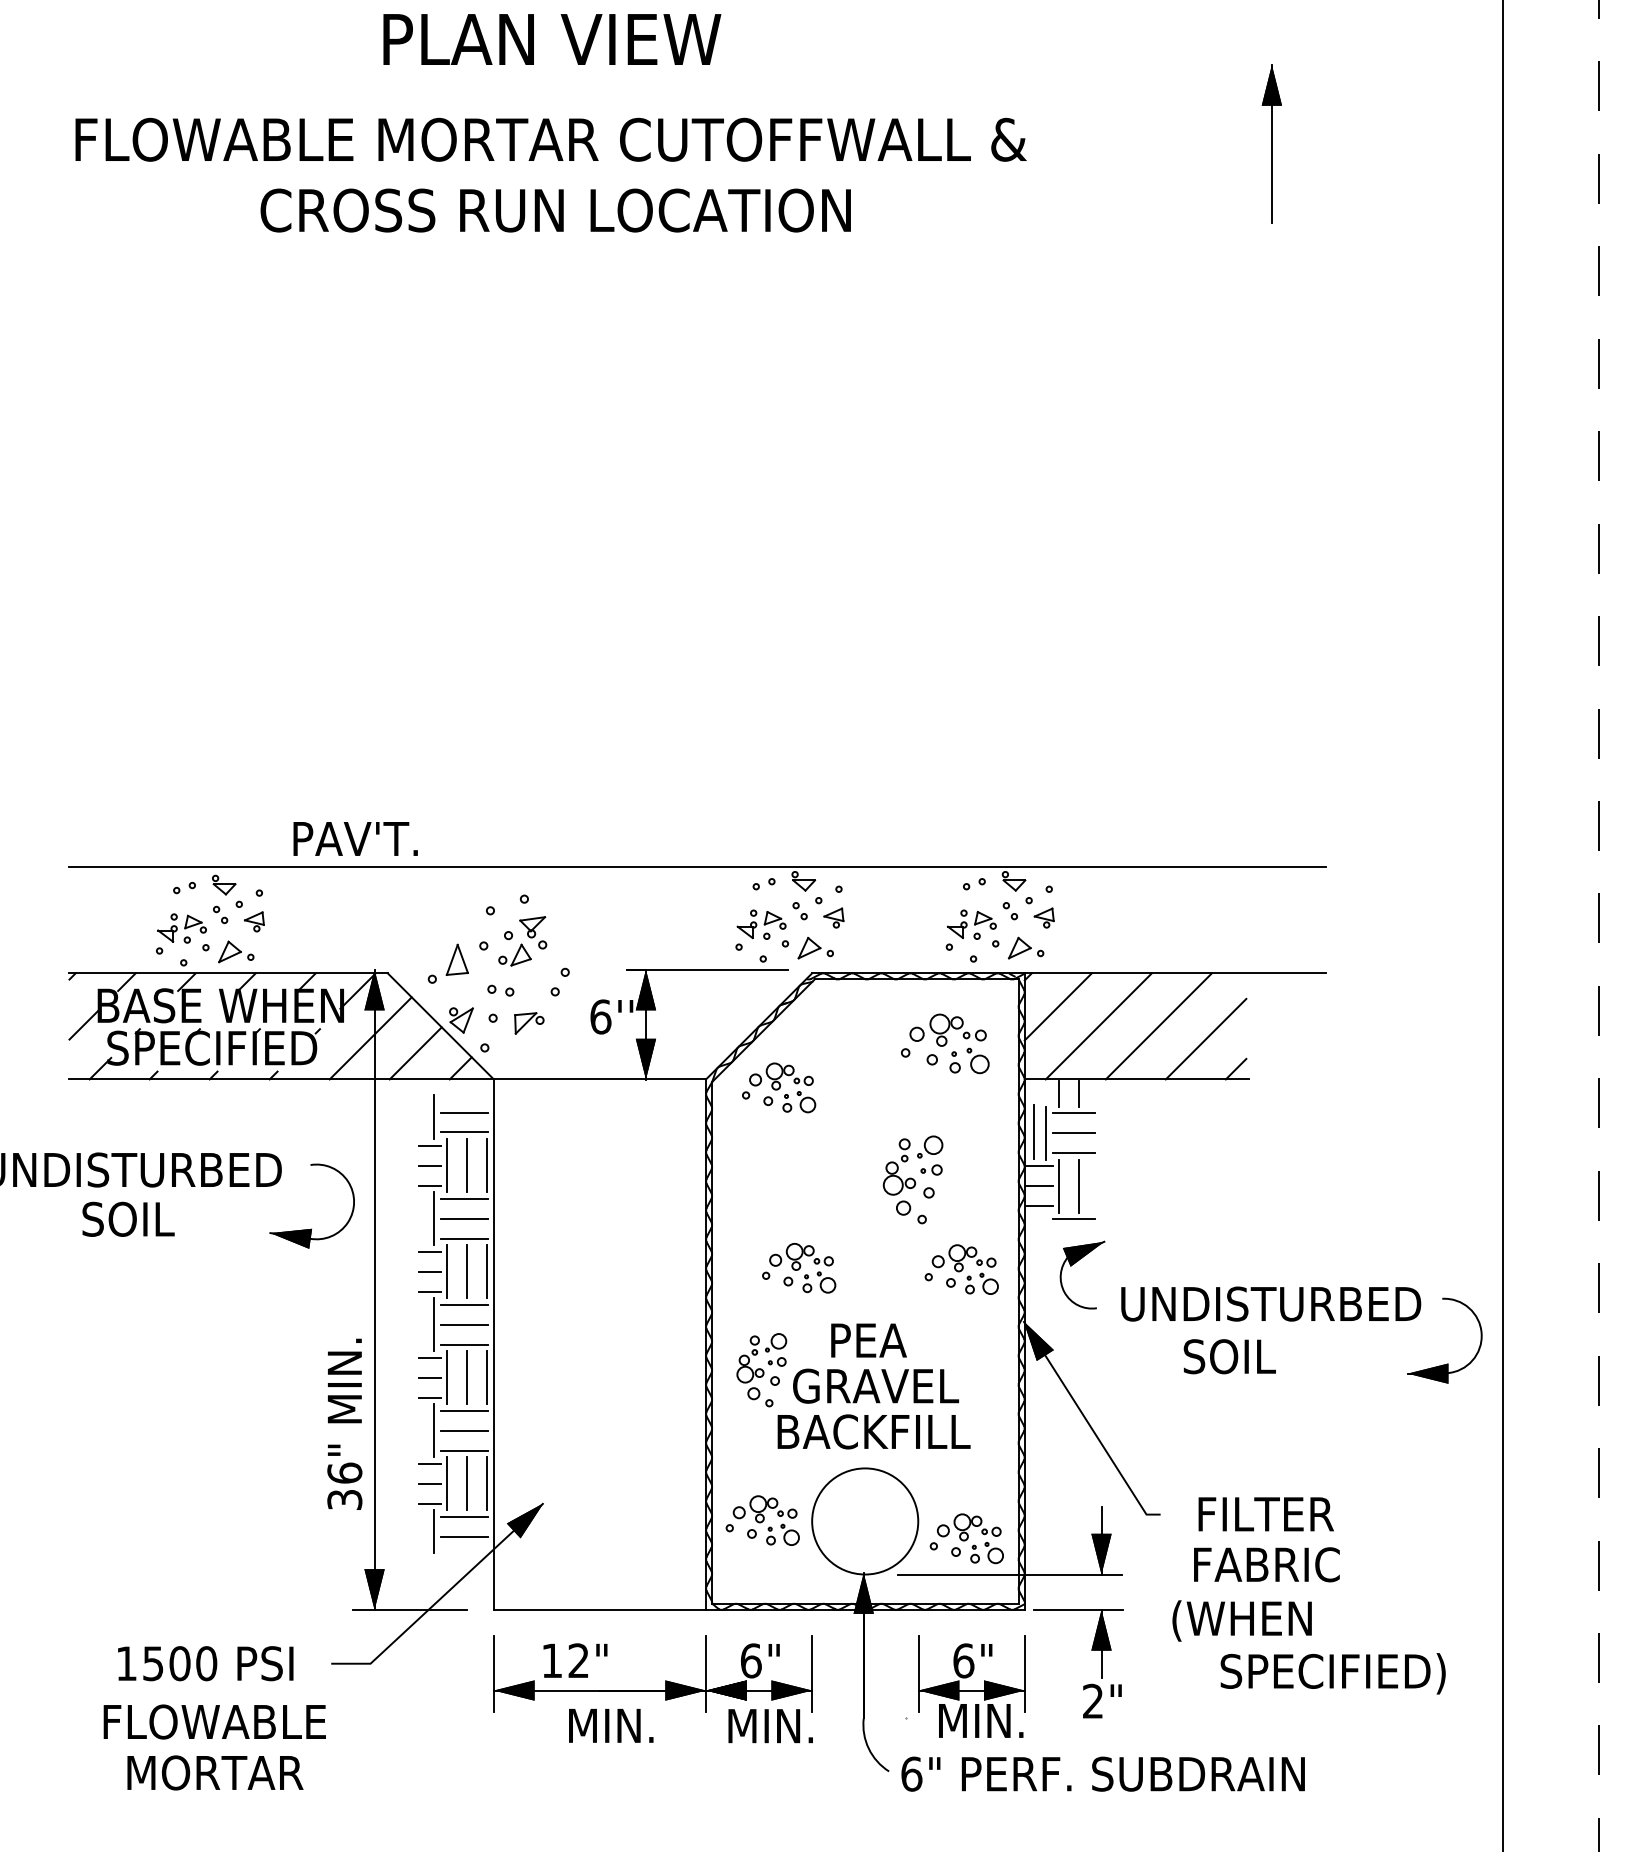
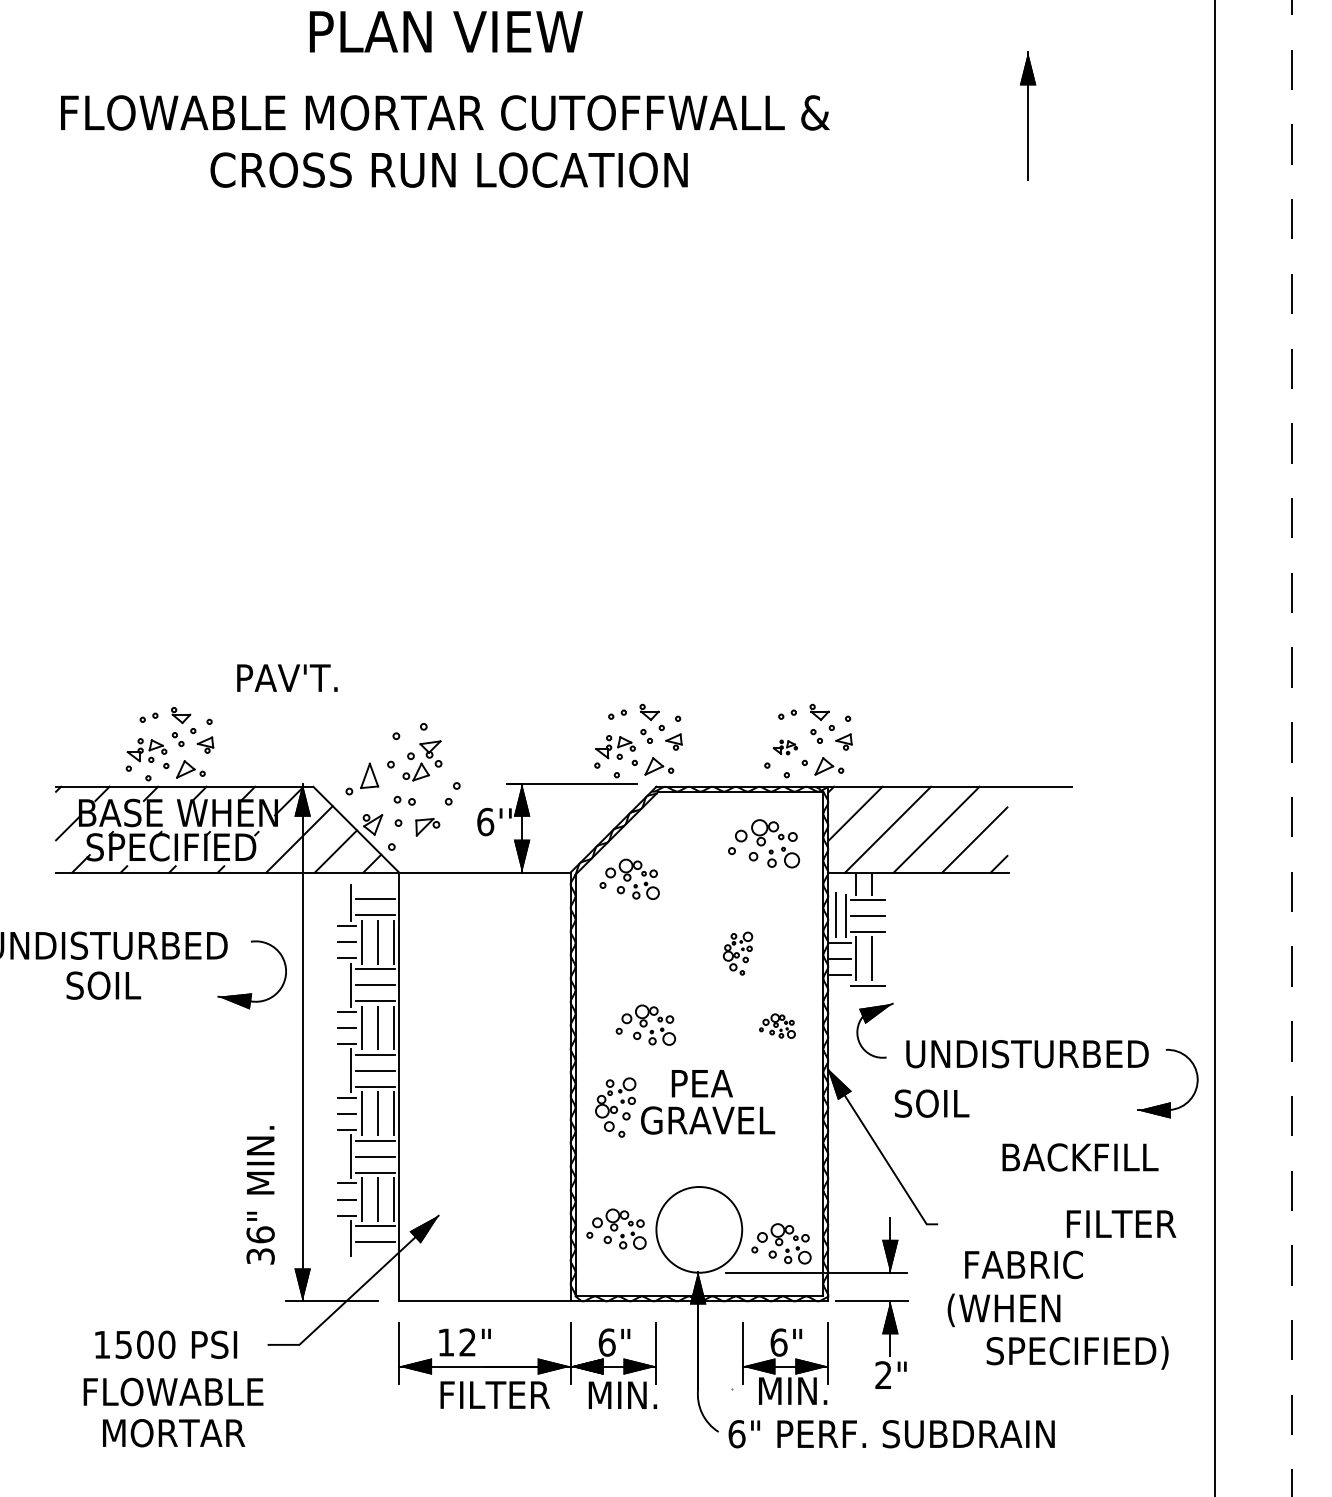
line: (698, 866) -> (564, 700), removed
part: (971, 924) -> (785, 747), size x0.6
part: (912, 1179) -> (737, 953), size x0.6
part: (961, 1268) -> (777, 1025), size x0.6
text: (1229, 1356) -> (931, 1103), moved
text: (344, 1424) -> (260, 1195), moved
text: (874, 1431) -> (1080, 1157), moved
text: (1266, 1513) -> (1121, 1223), moved
text: (611, 1725) -> (494, 1394), MIN. -> FILTER

